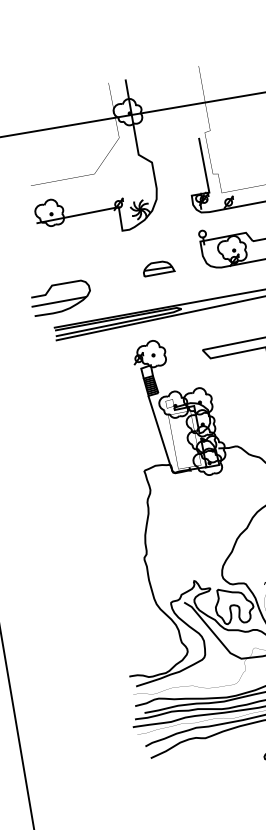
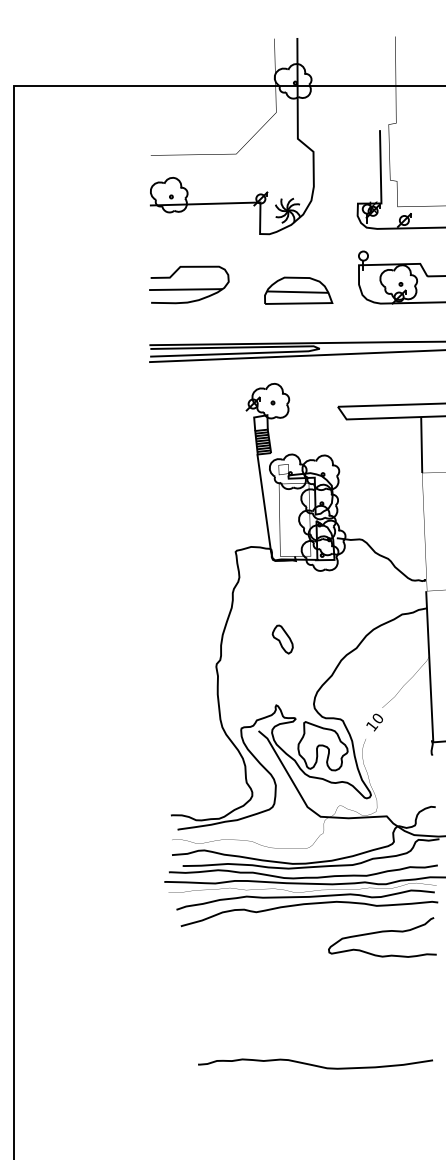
part: (158, 268) -> (298, 290), size x1.67
part: (61, 297) -> (189, 284), moved
part: (190, 531) -> (282, 639), added

